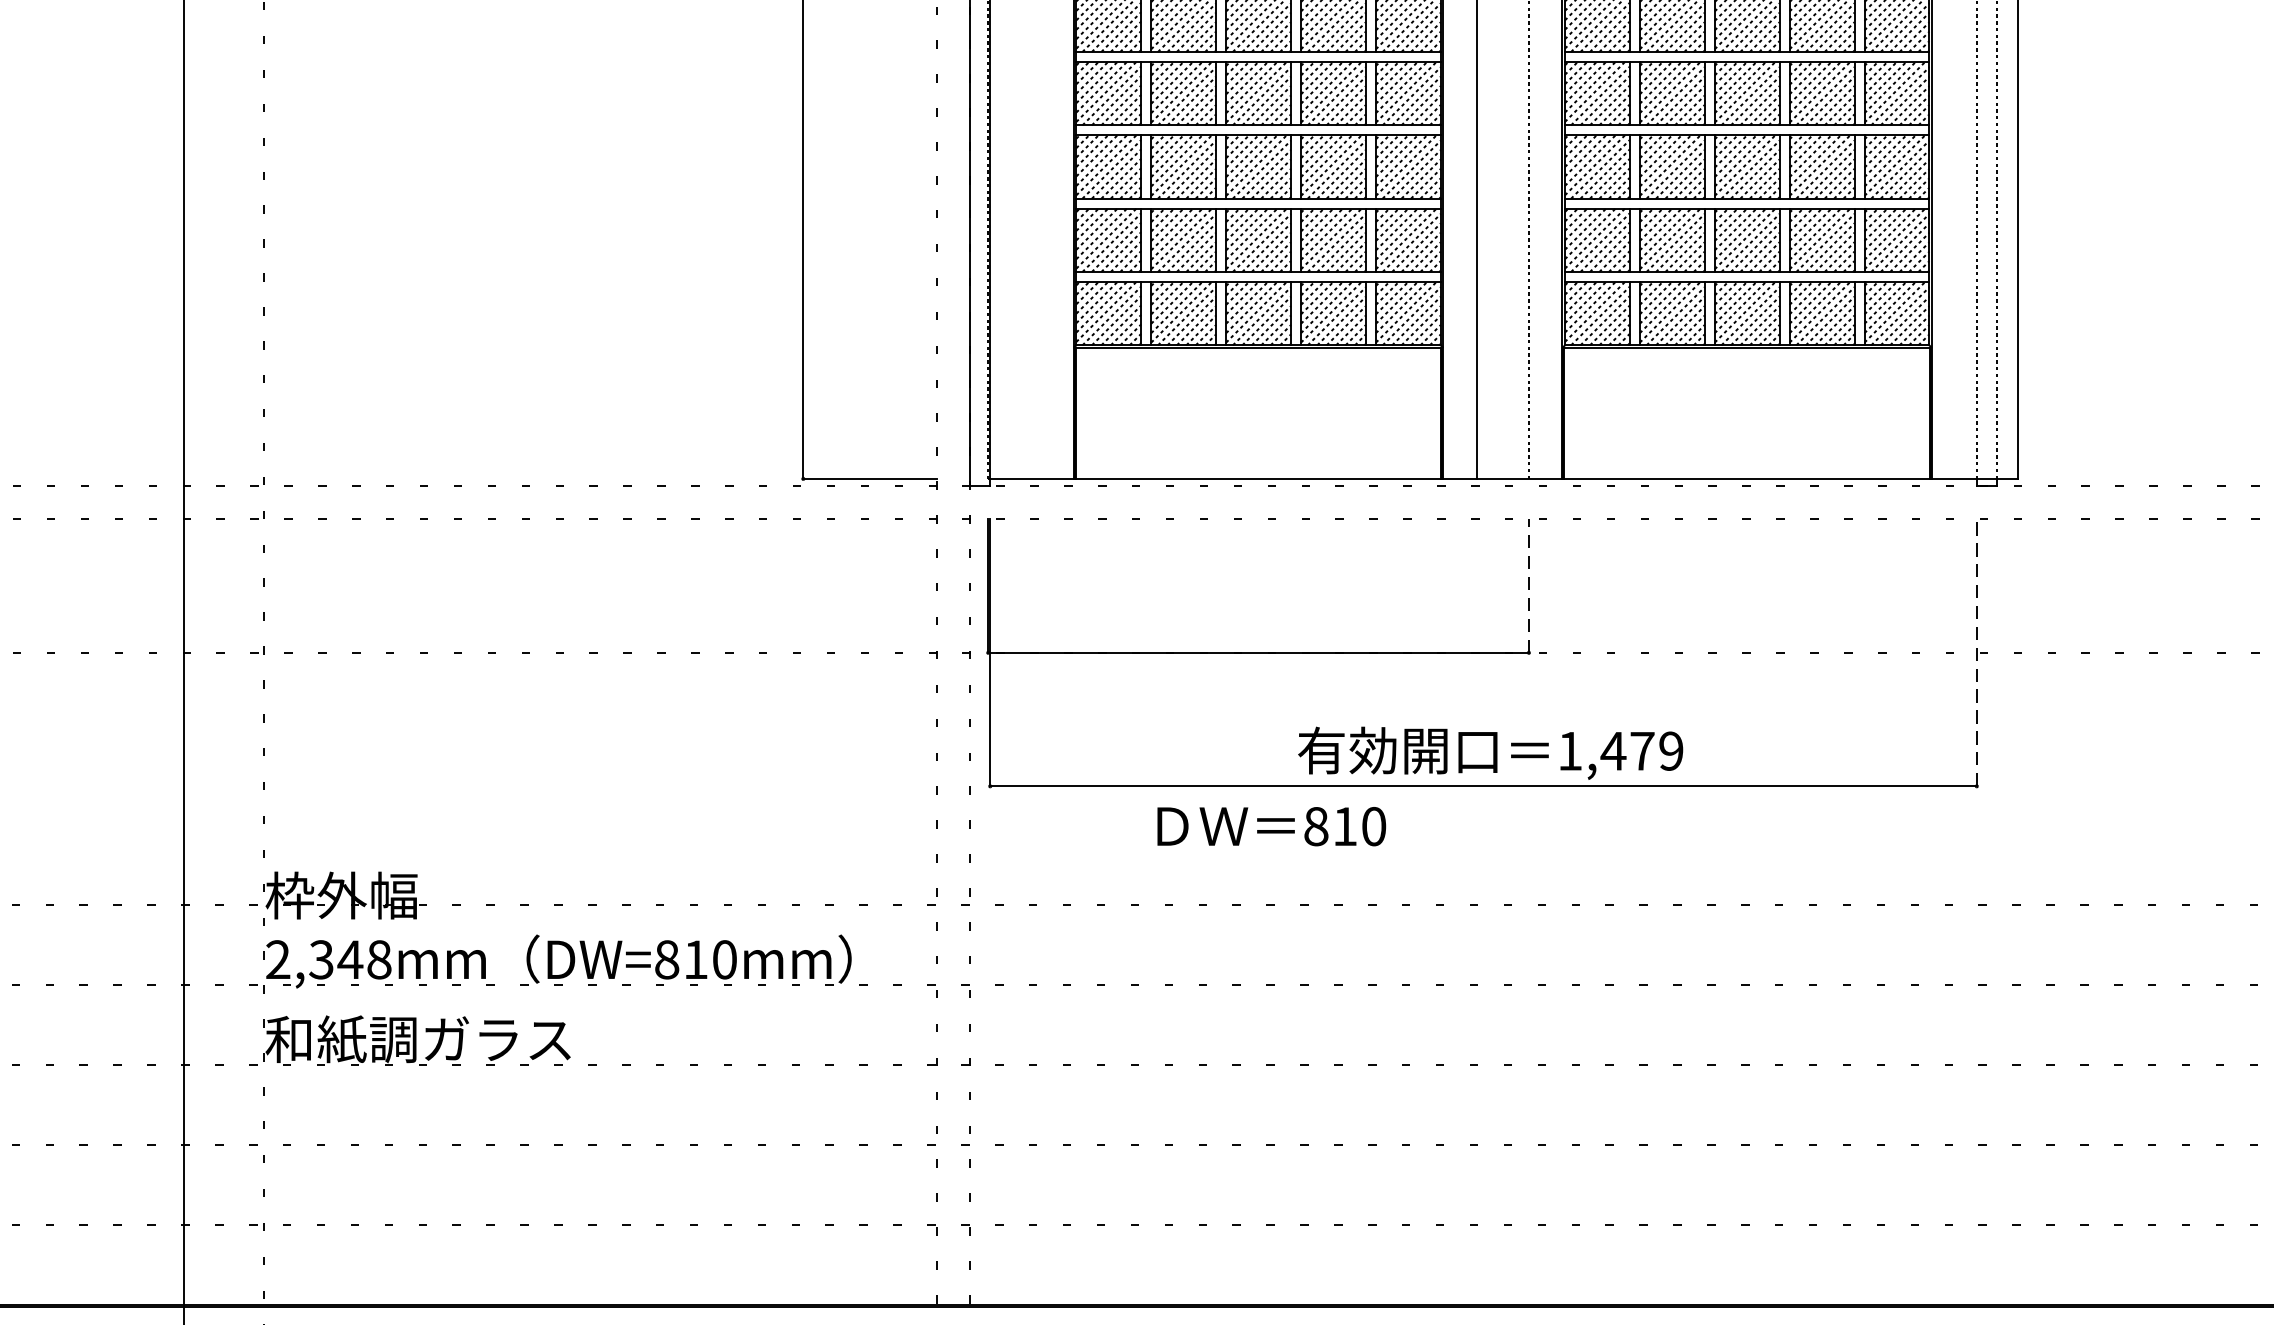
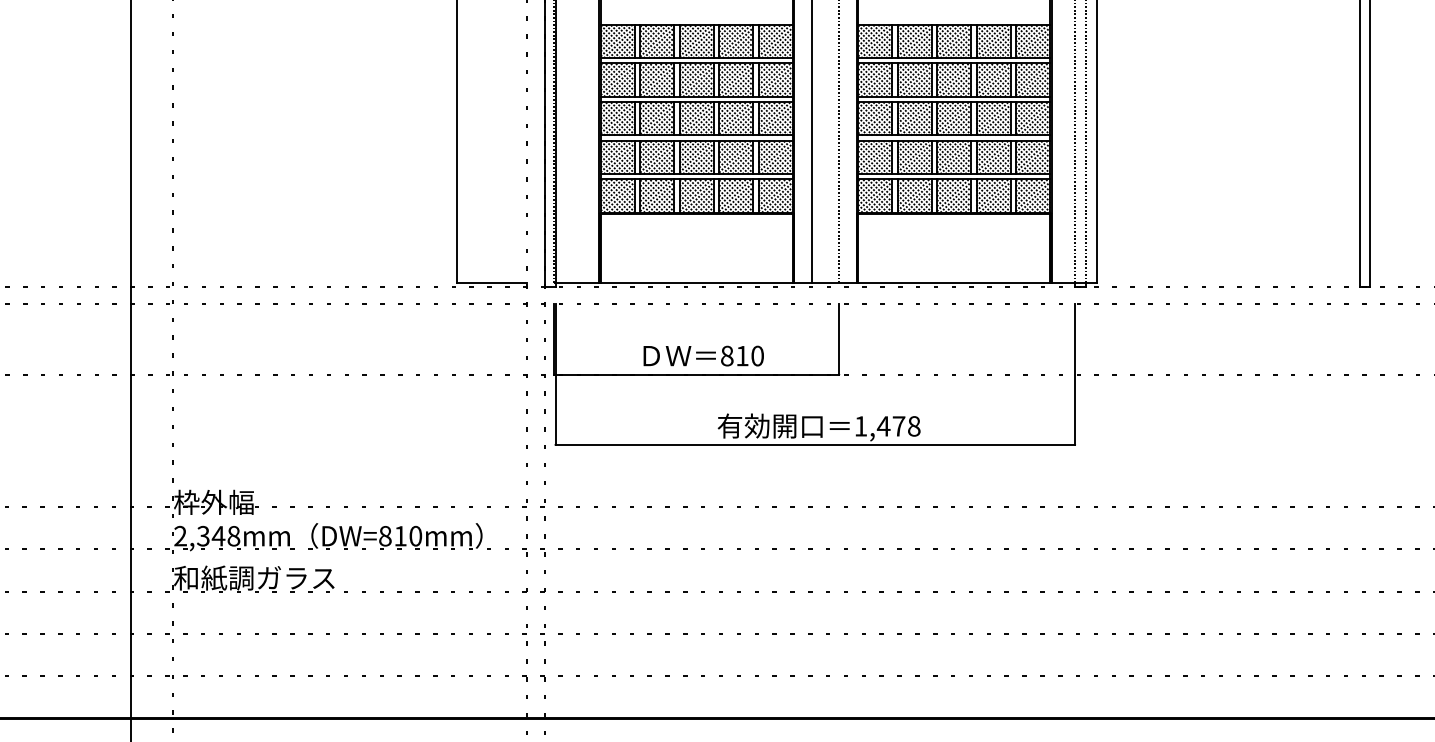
line: (1529, 584) -> (839, 338), dashed -> solid
line: (1977, 652) -> (1075, 374), dashed -> solid
text: (1671, 751) -> (914, 426), 1,479 -> 1,478
text: (1271, 825) -> (703, 355), moved

